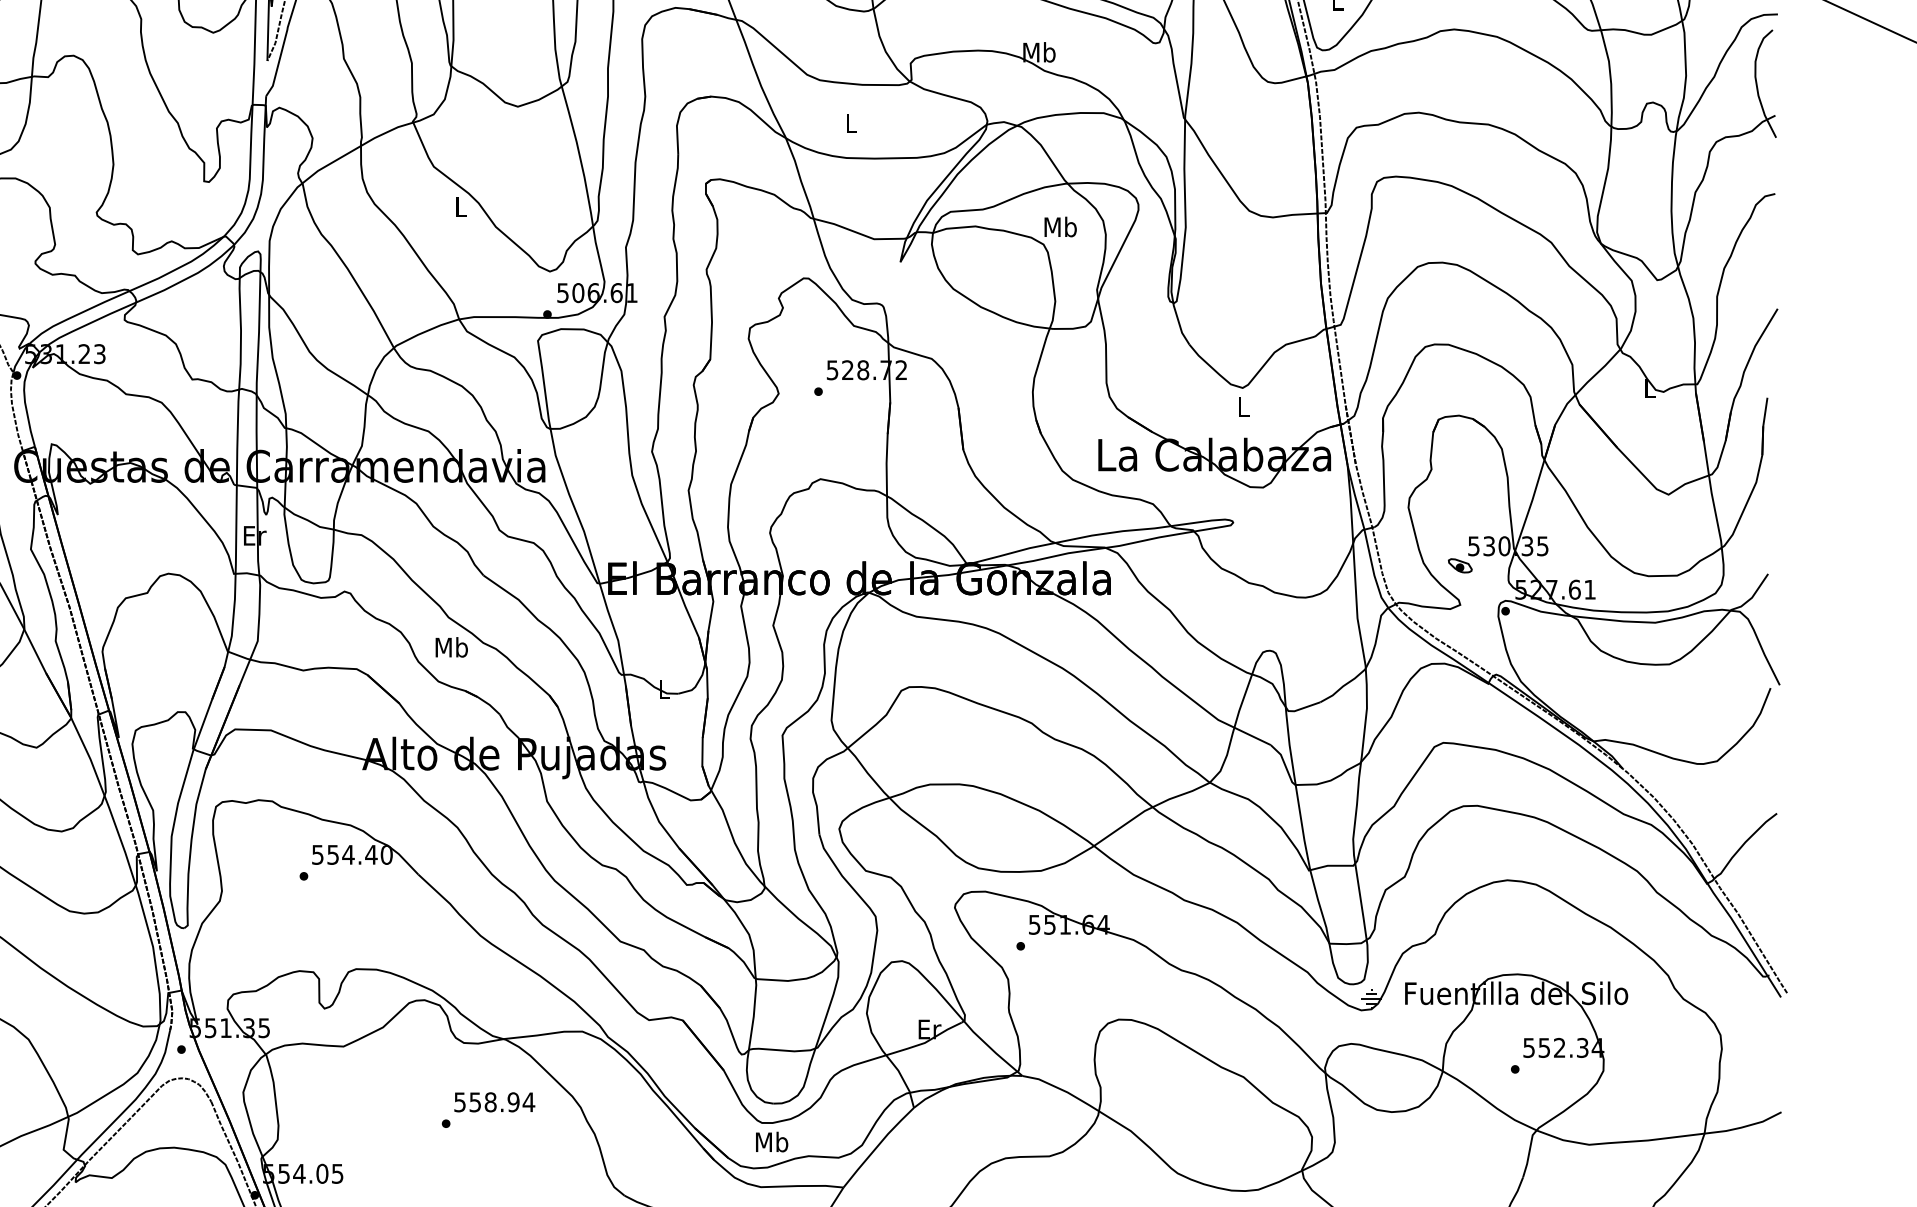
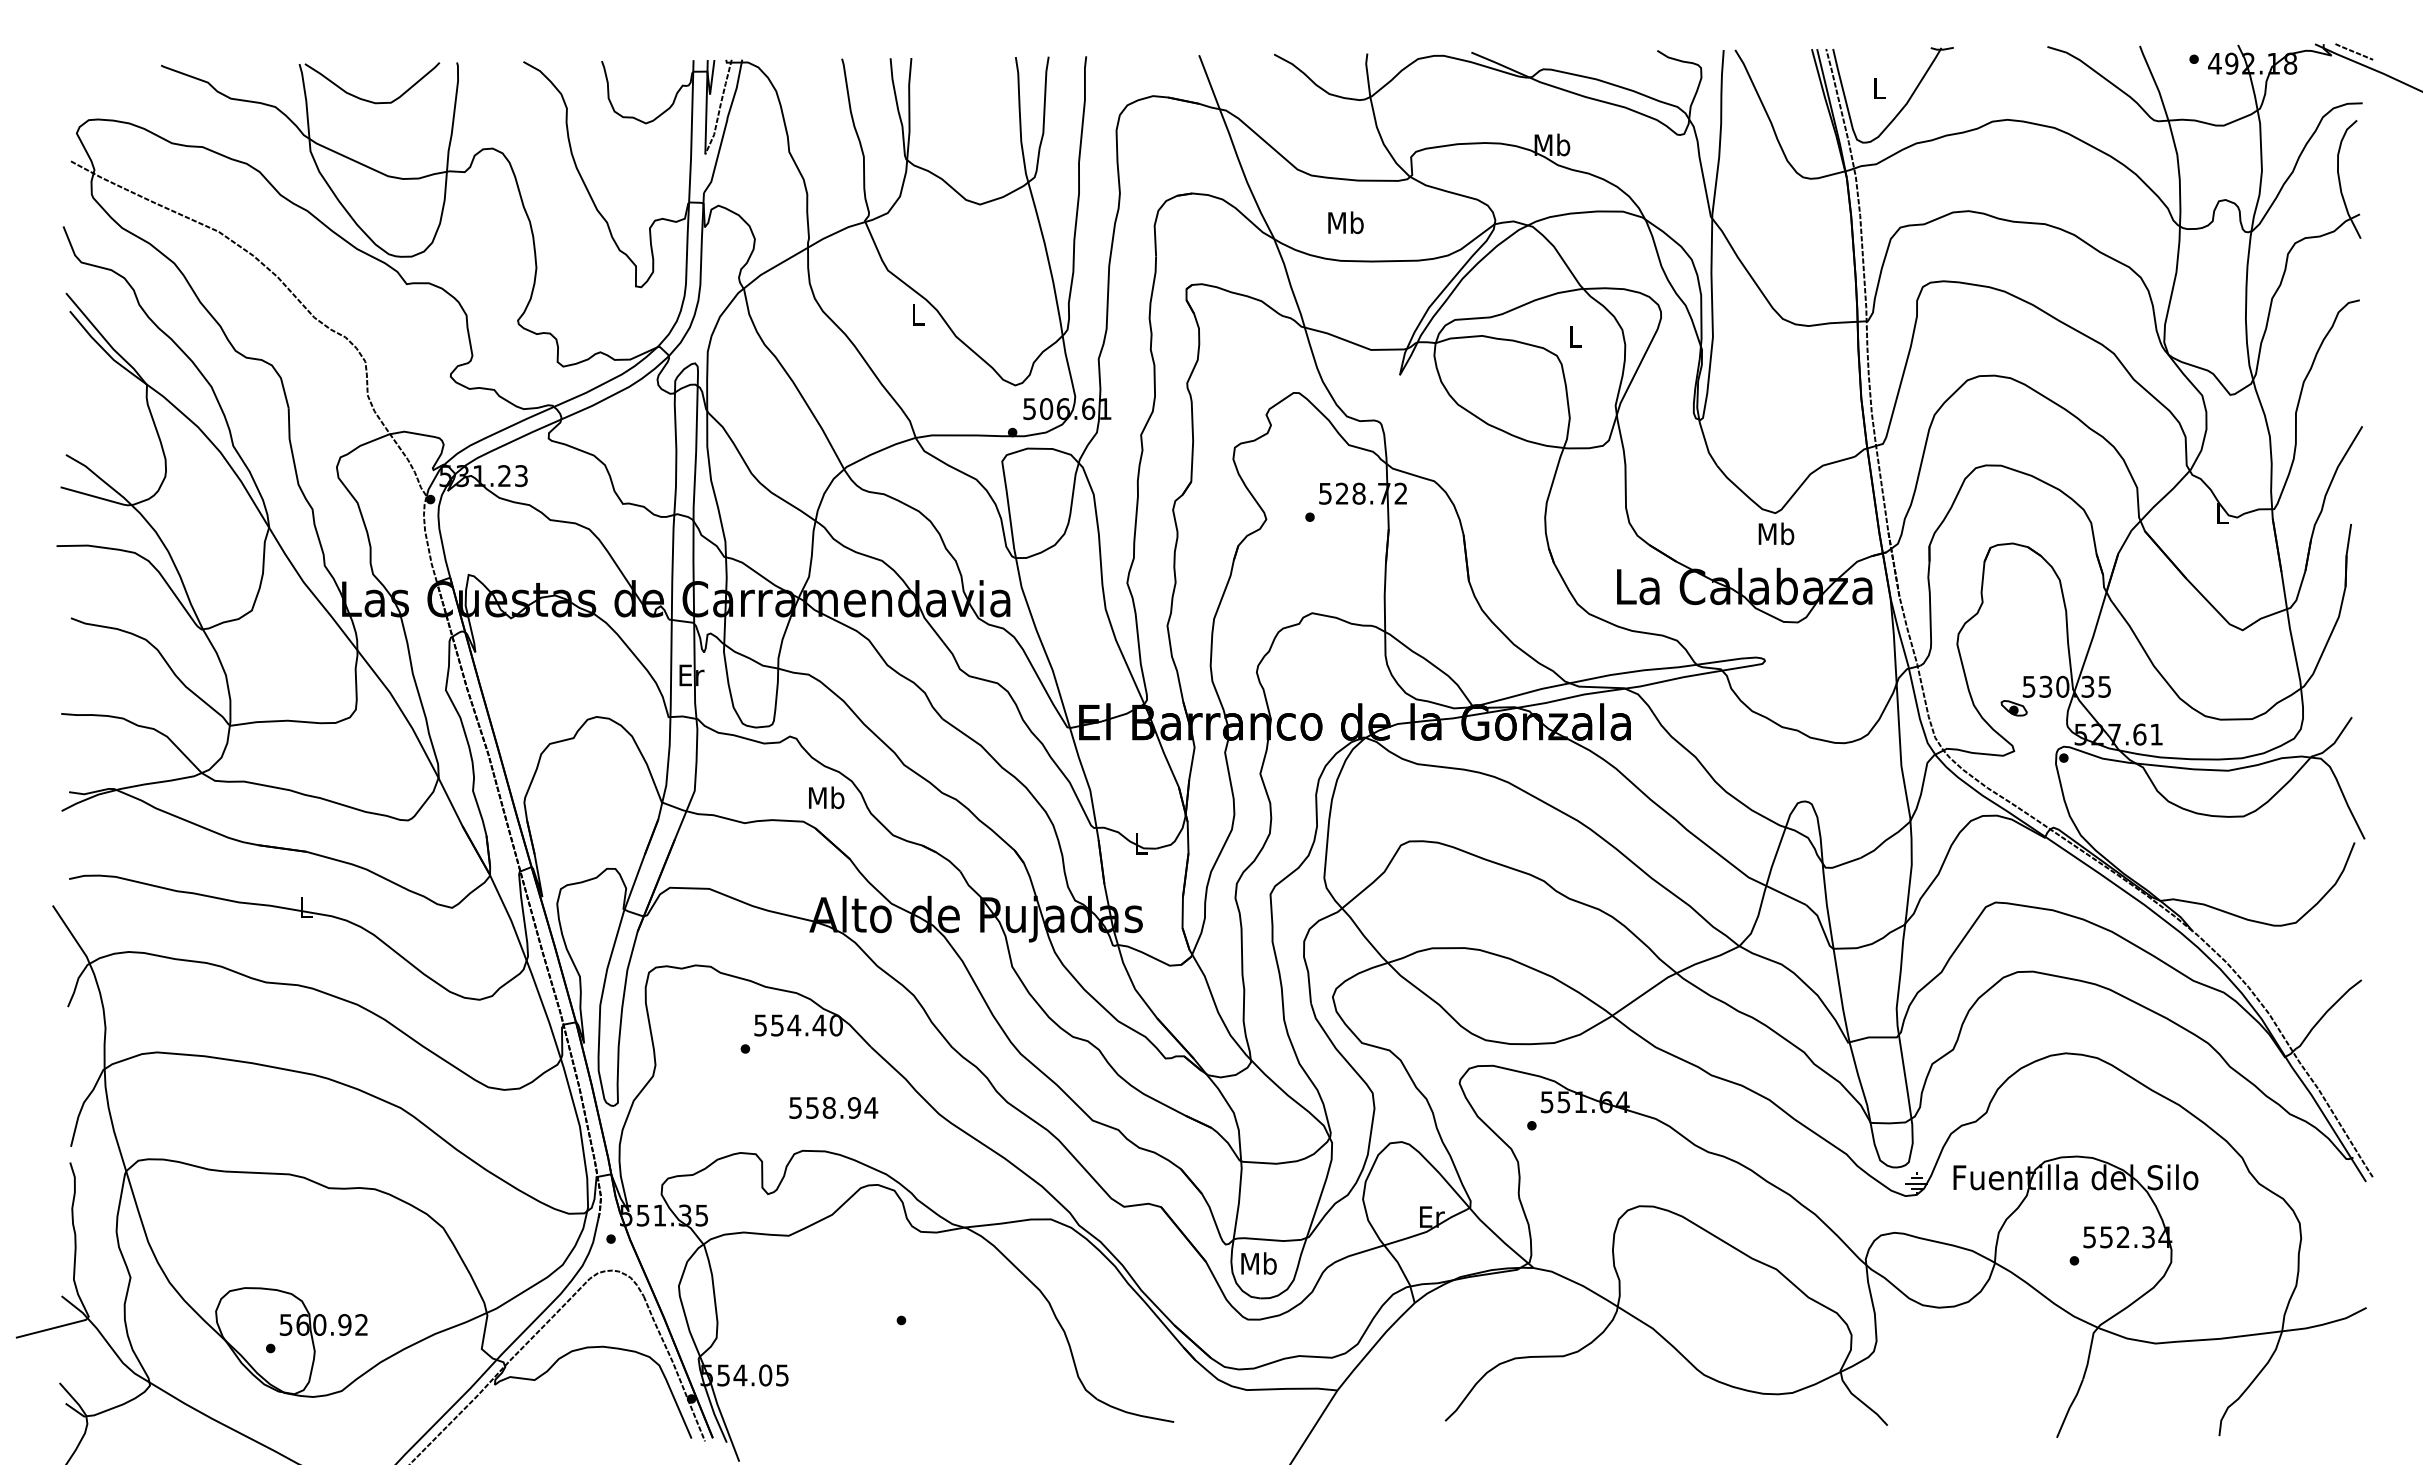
text: (850, 123) -> (1345, 222), L -> Mb
text: (1060, 226) -> (1575, 336), Mb -> L
text: (1243, 406) -> (1776, 533), L -> Mb
text: (451, 647) -> (826, 797), moved
text: (494, 1101) -> (833, 1107), moved
text: (771, 1142) -> (1258, 1263), moved

